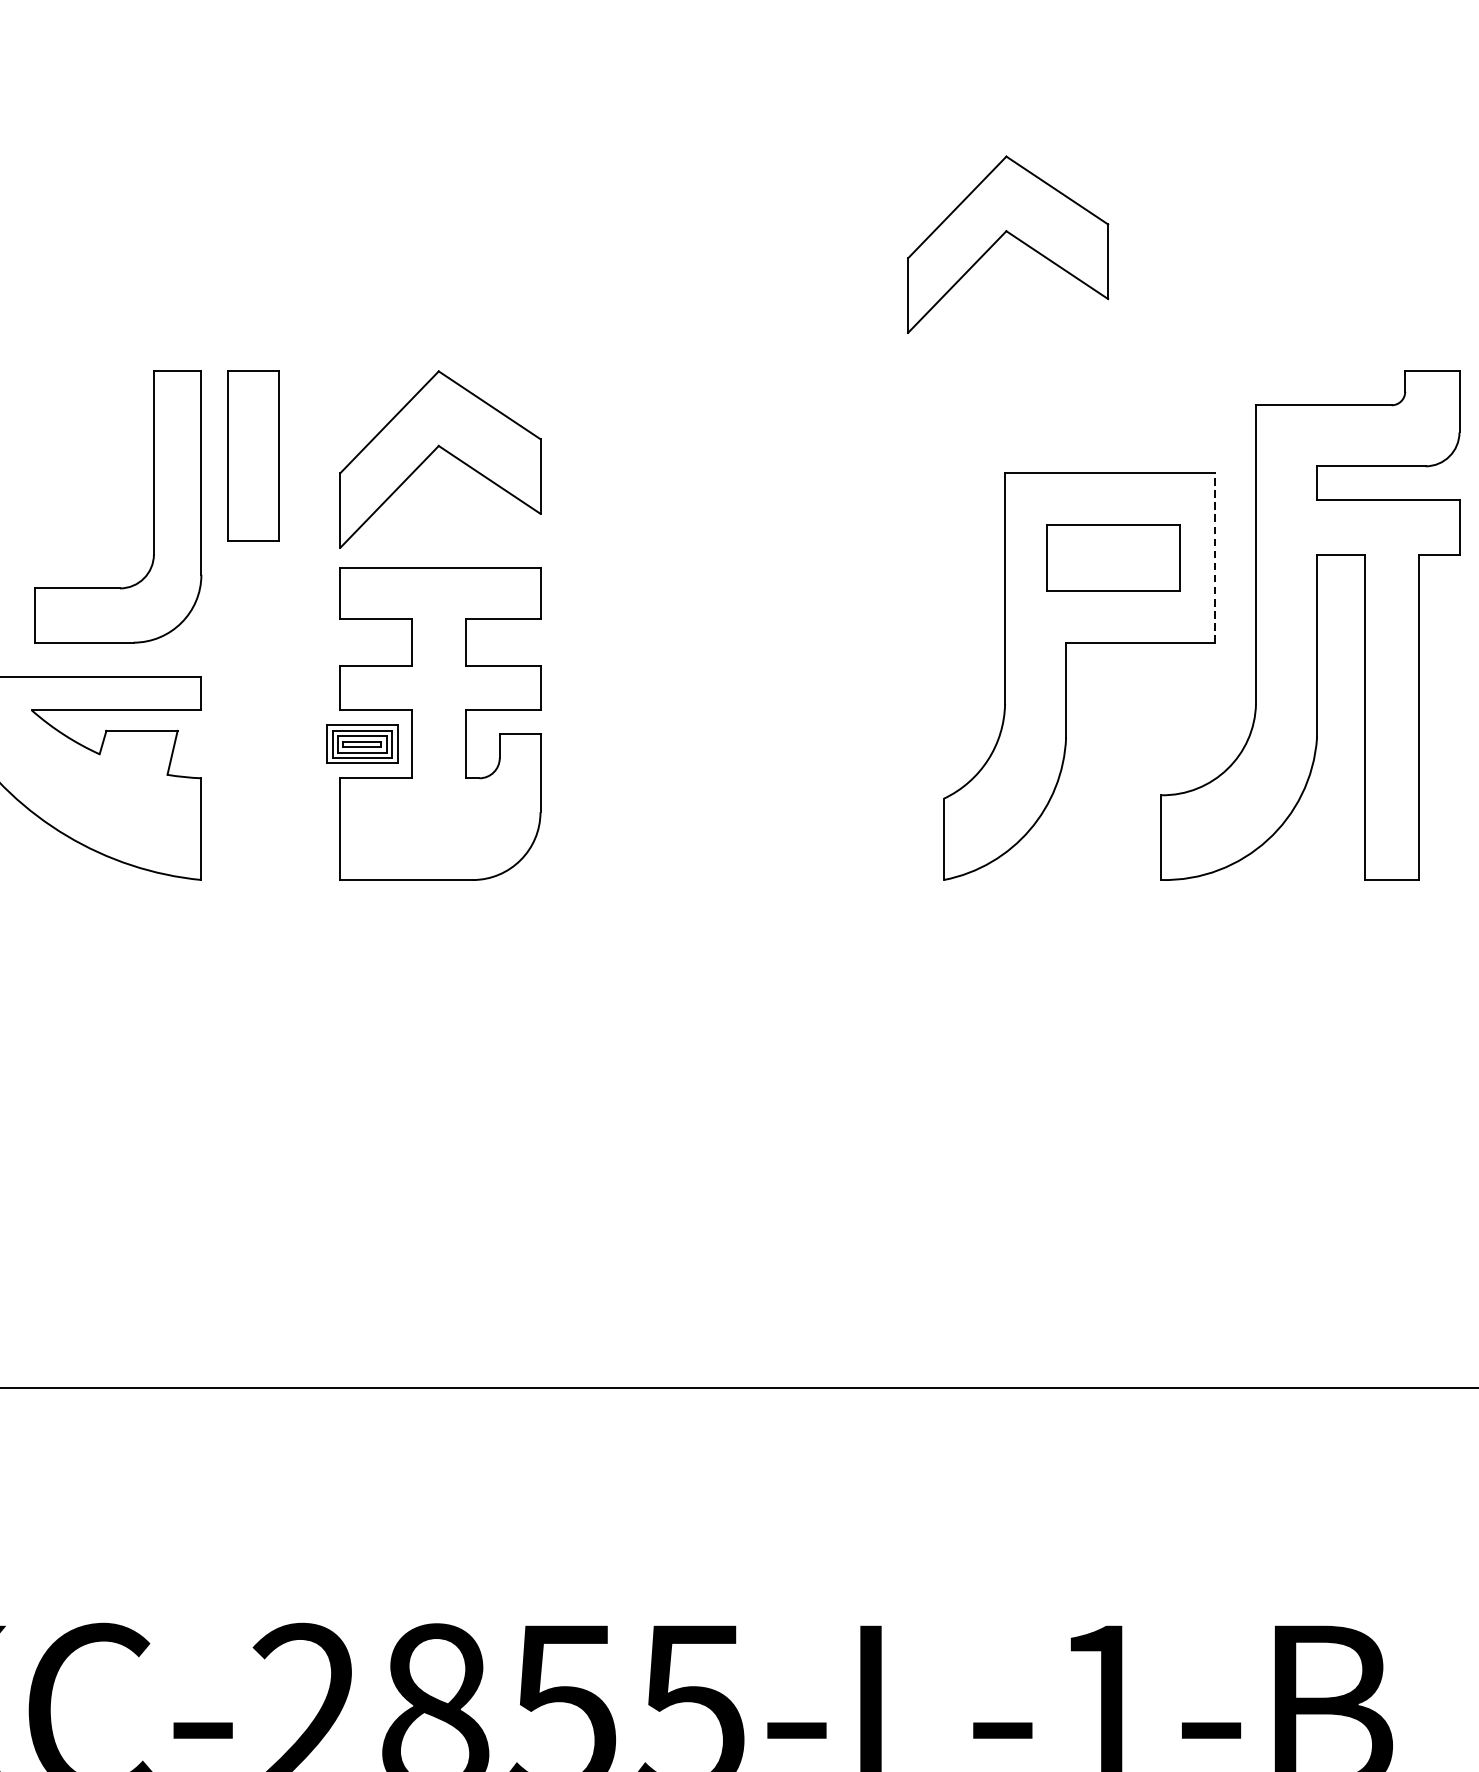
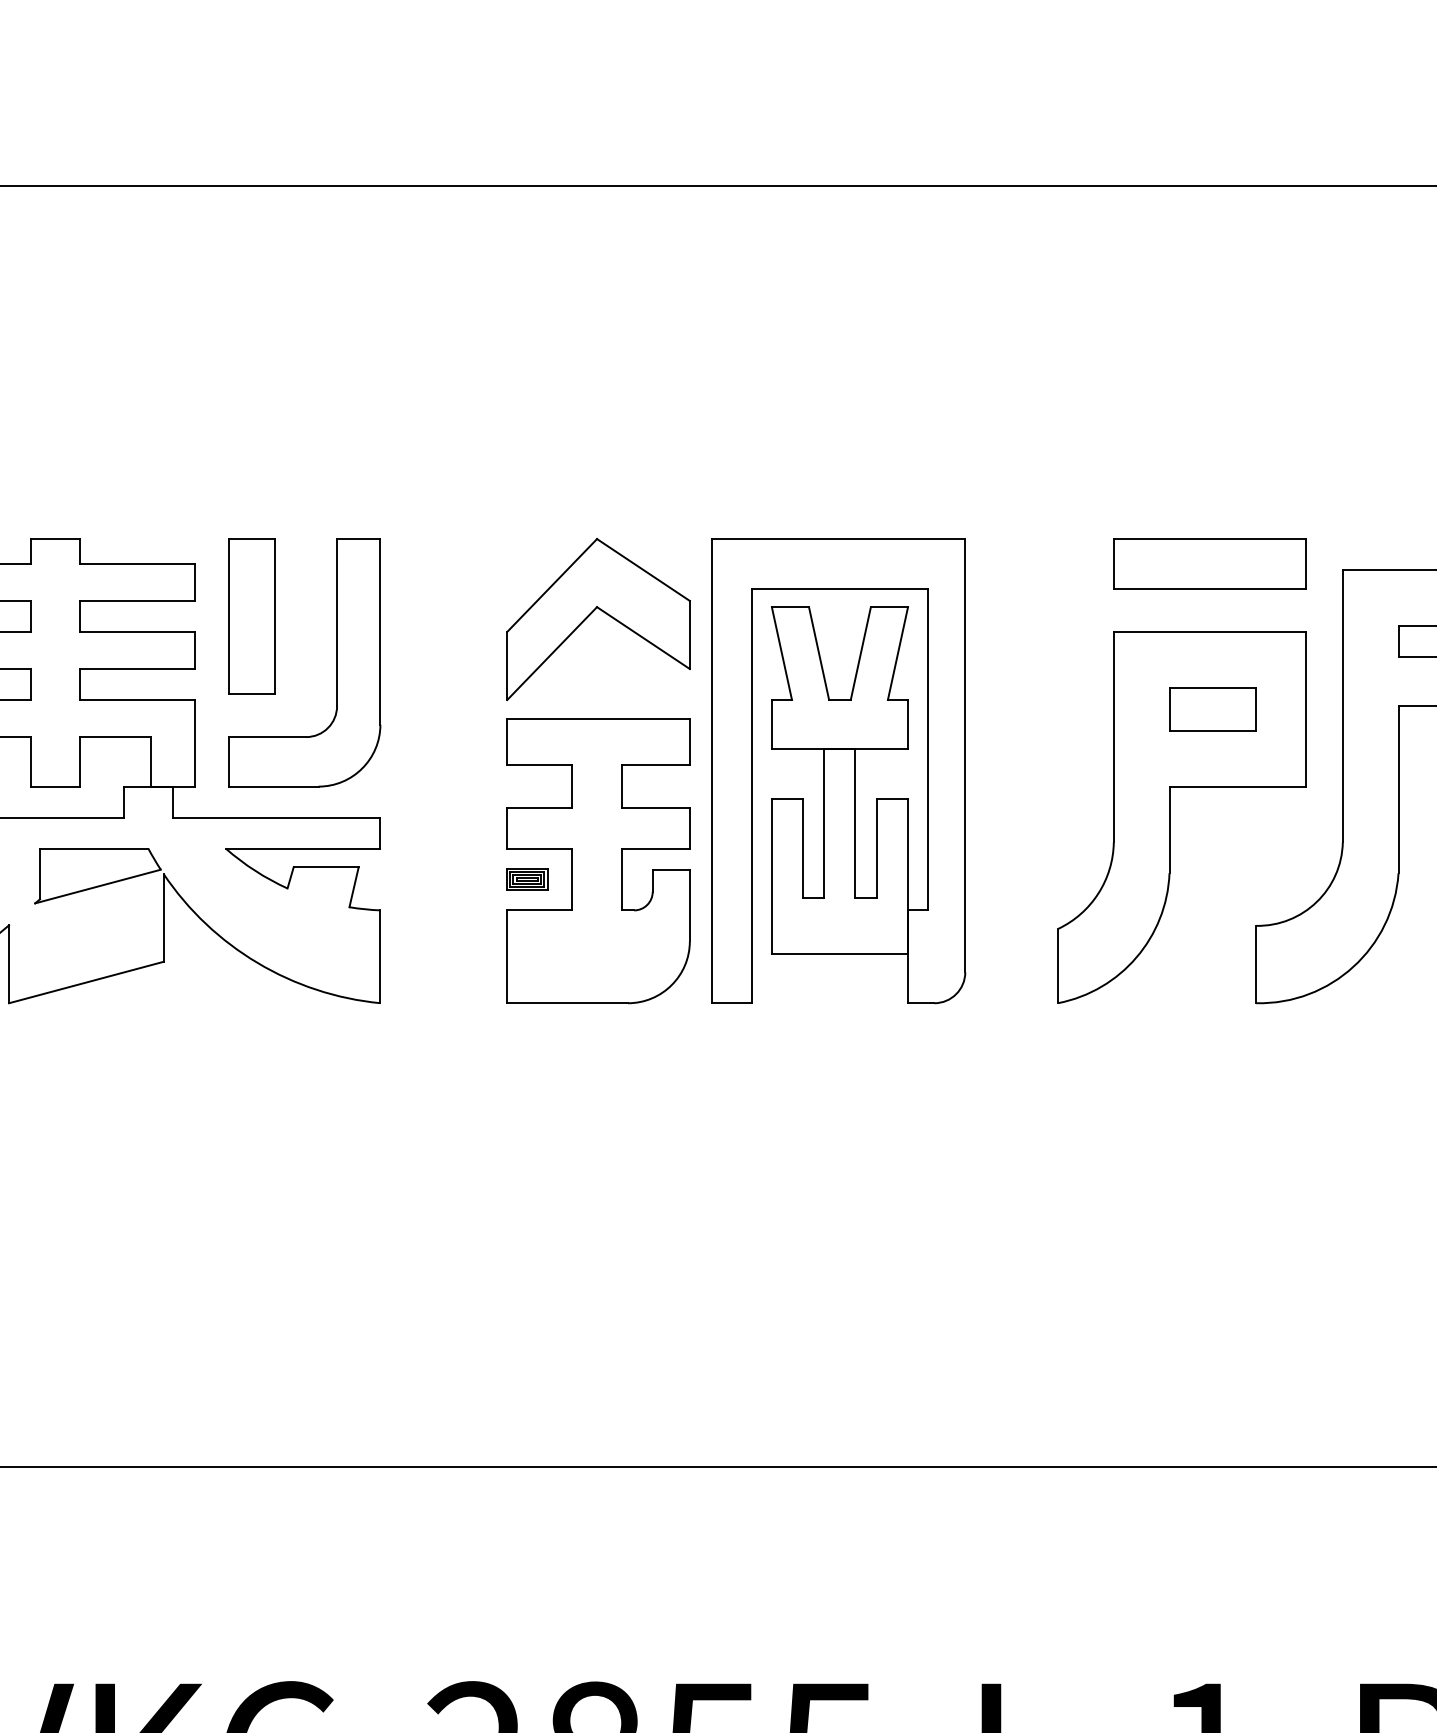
part: (1001, 238) -> (1110, 417), removed
part: (1109, 398) -> (1209, 563), added
part: (253, 456) -> (251, 616), moved
line: (1215, 557) -> (1305, 708), dashed -> solid
part: (1113, 558) -> (1212, 709), size x0.71
part: (703, 626) -> (838, 771), added
part: (362, 744) -> (527, 879), size x0.62

